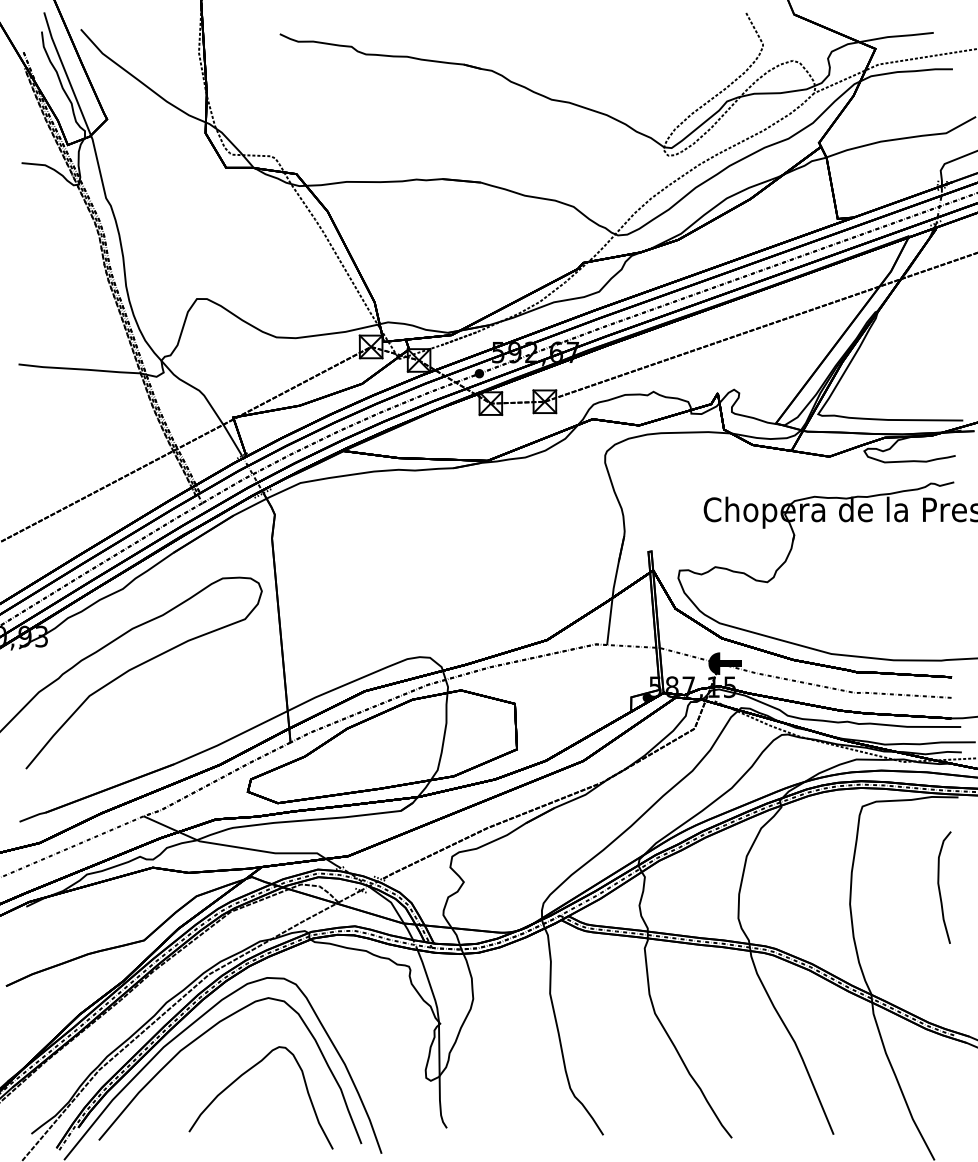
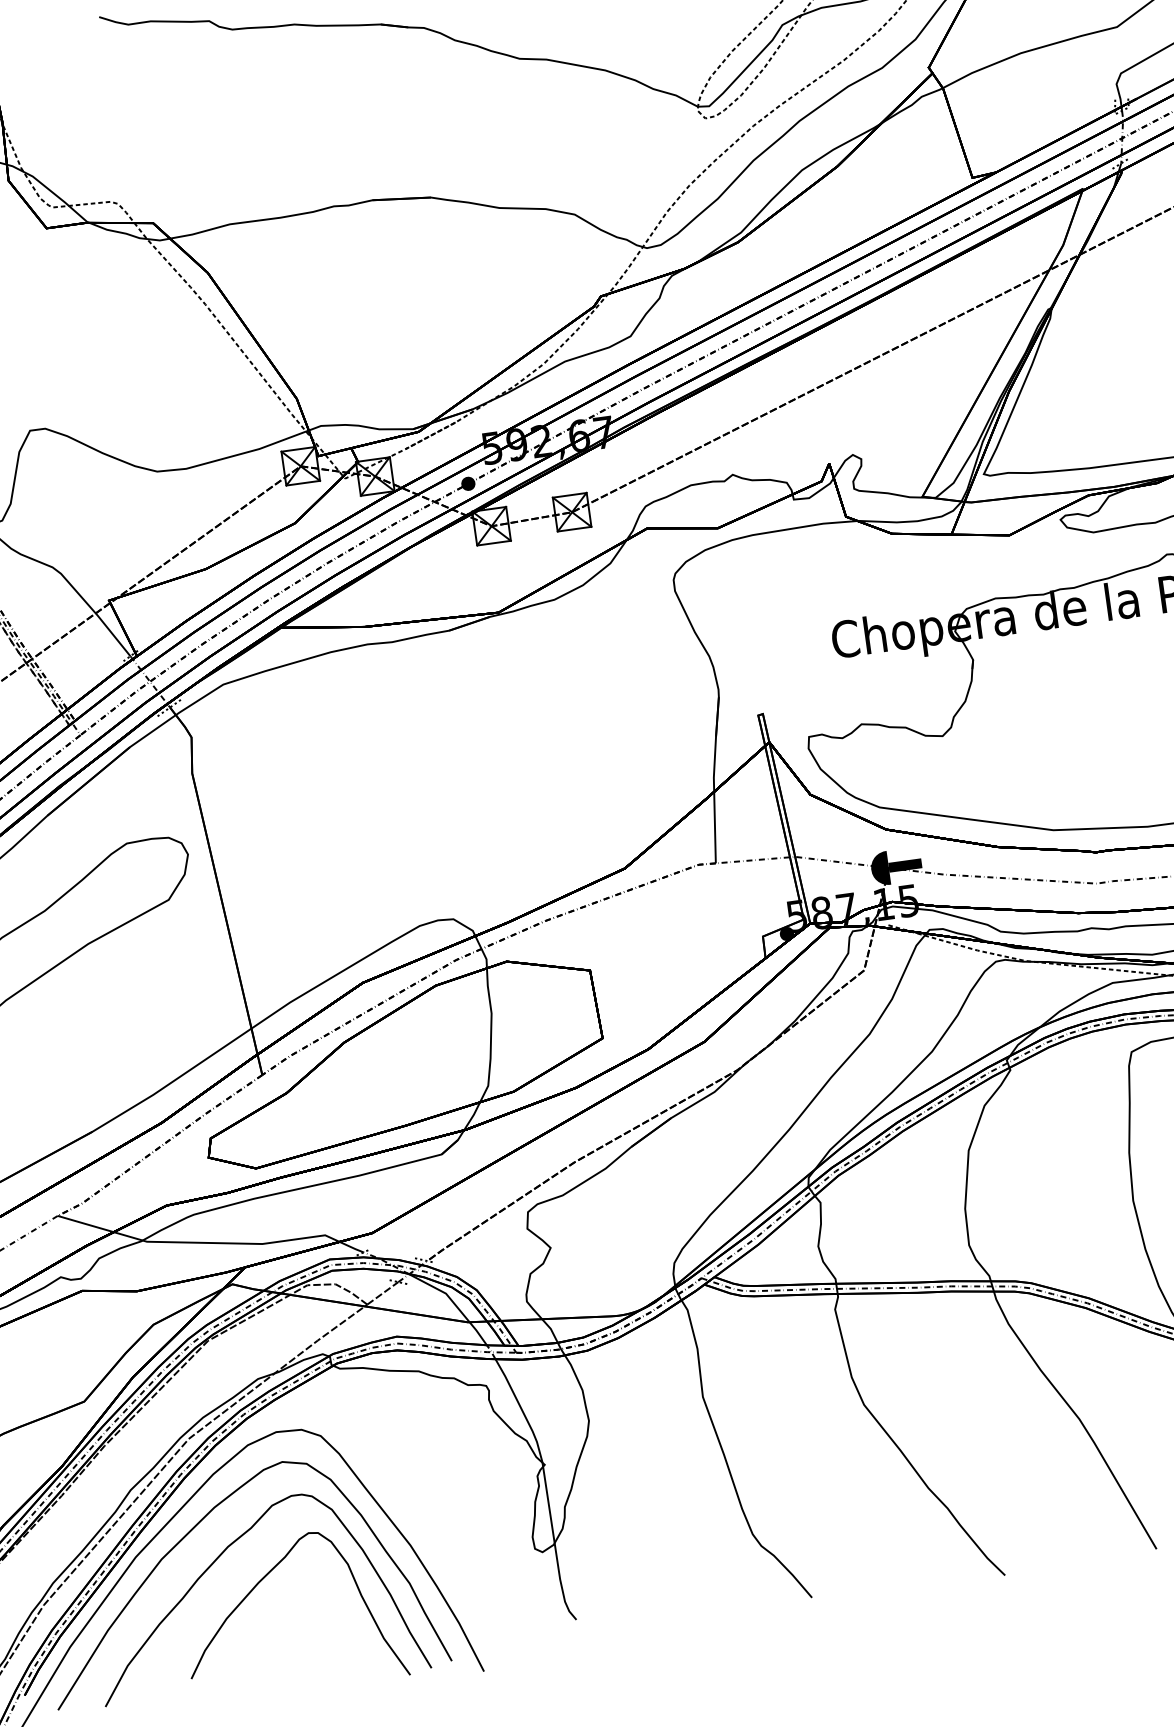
curve: (216, 1057) -> (216, 1561), added

